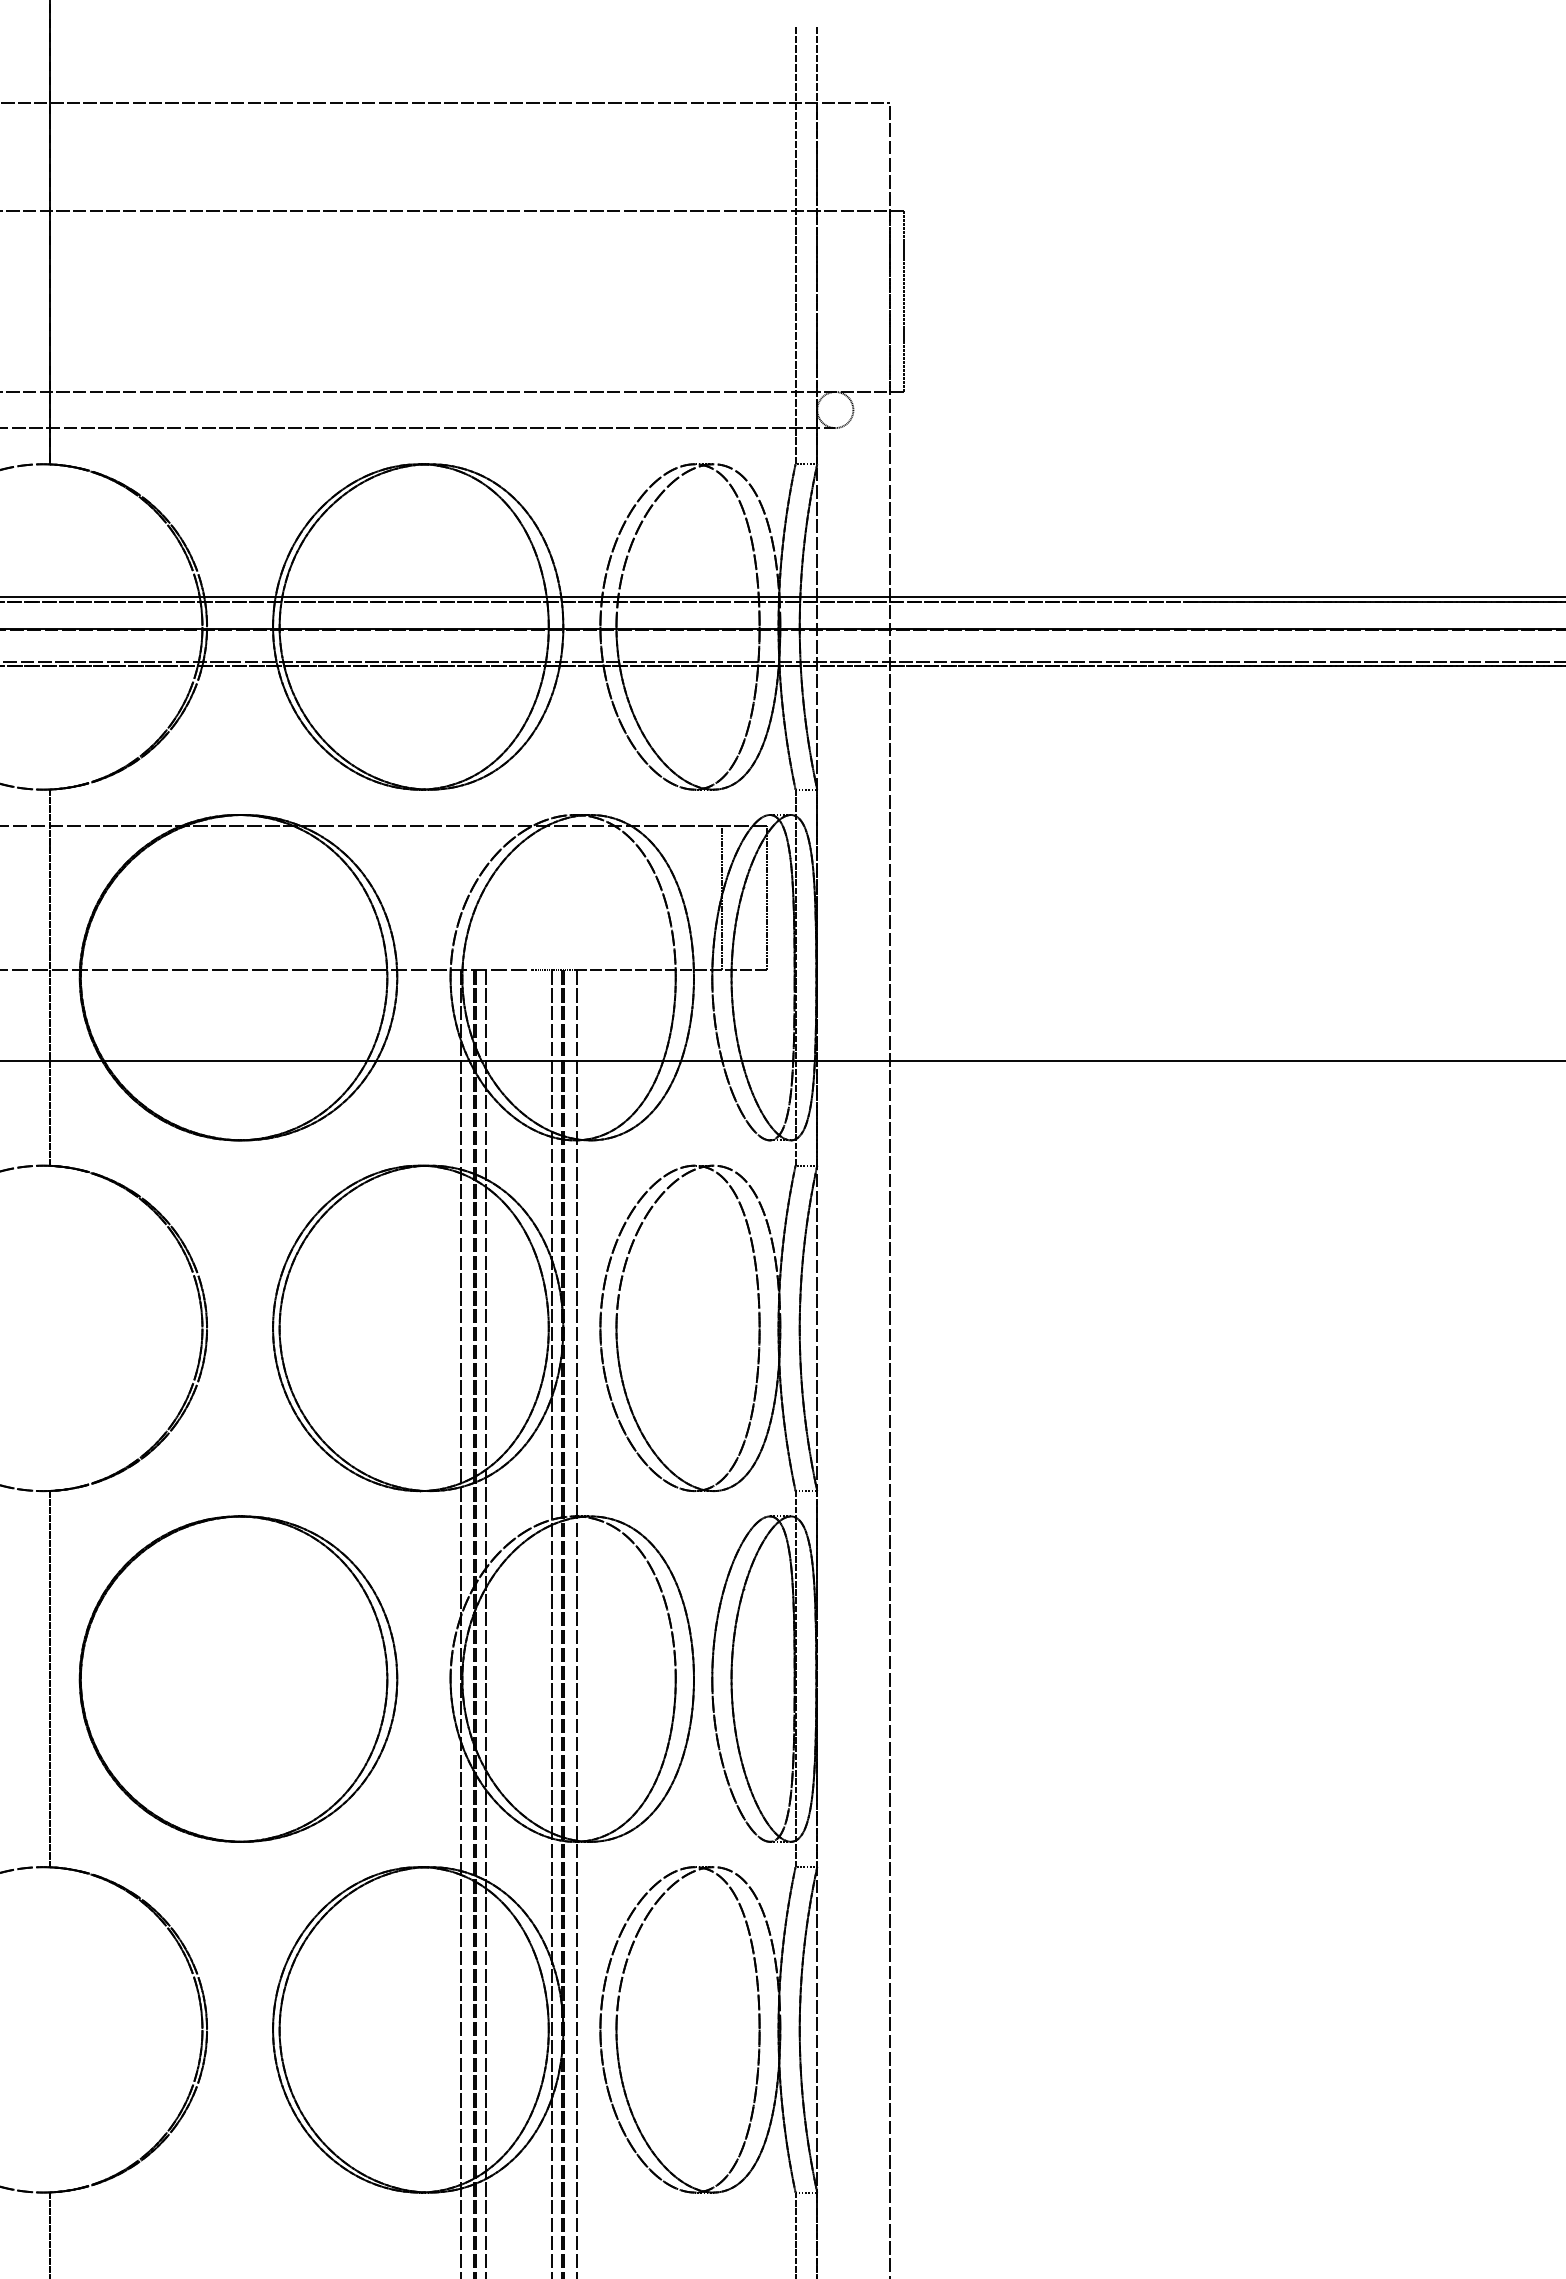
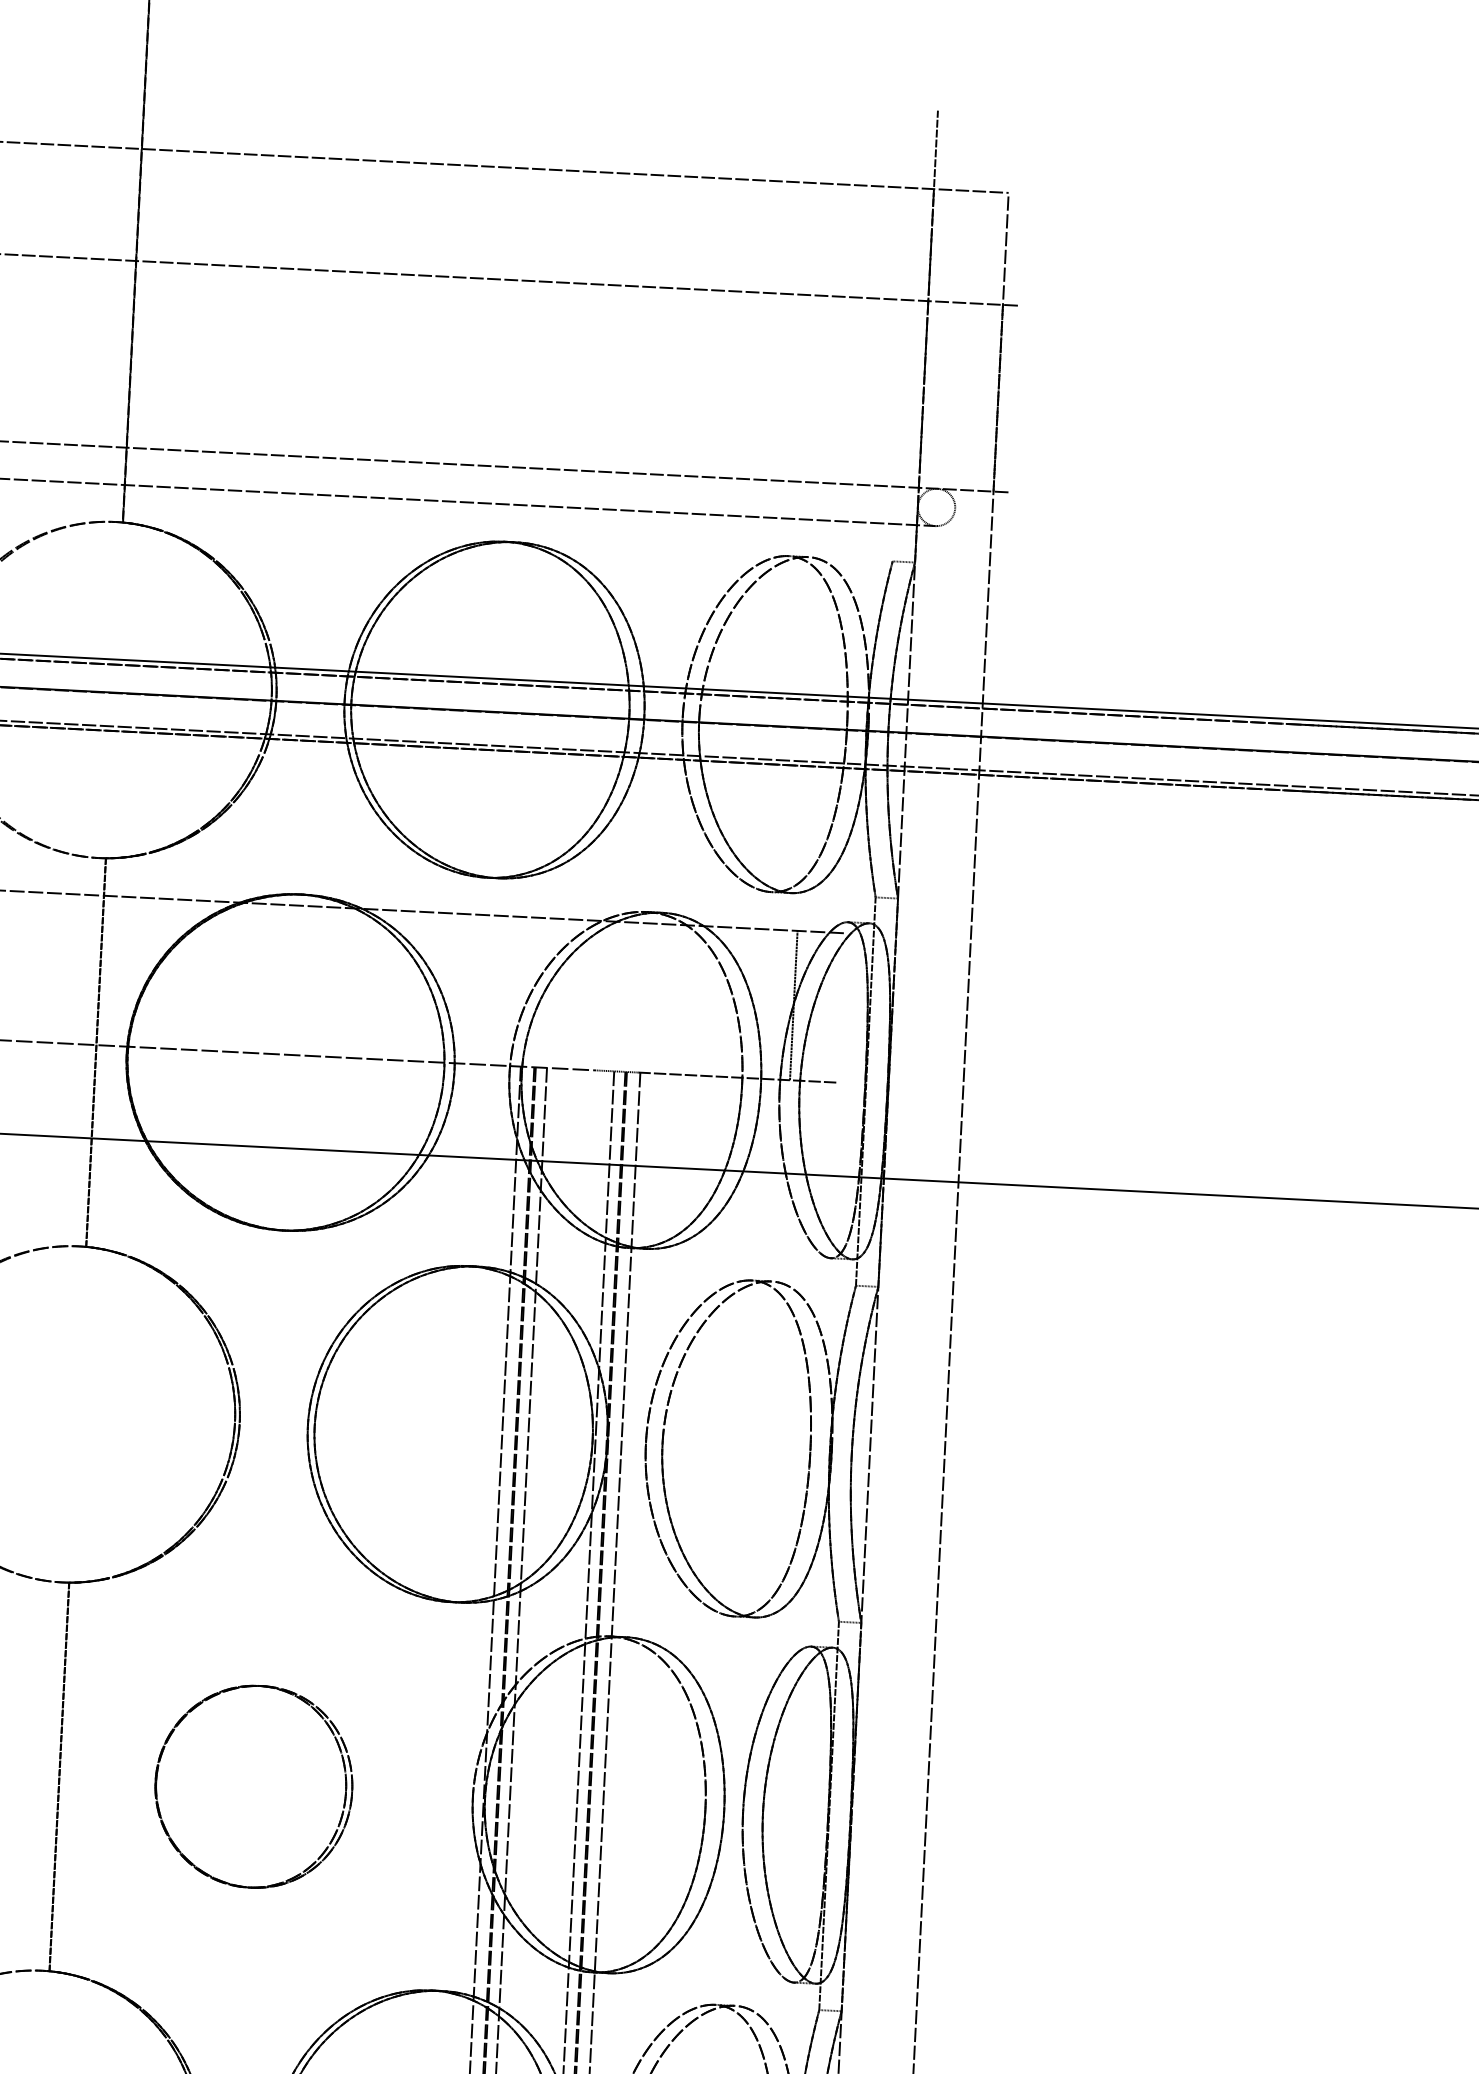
line: (795, 245) -> (904, 335), removed
line: (904, 301) -> (1013, 398), removed
line: (766, 897) -> (839, 1007), removed
part: (238, 1678) -> (253, 1786), size x0.6

